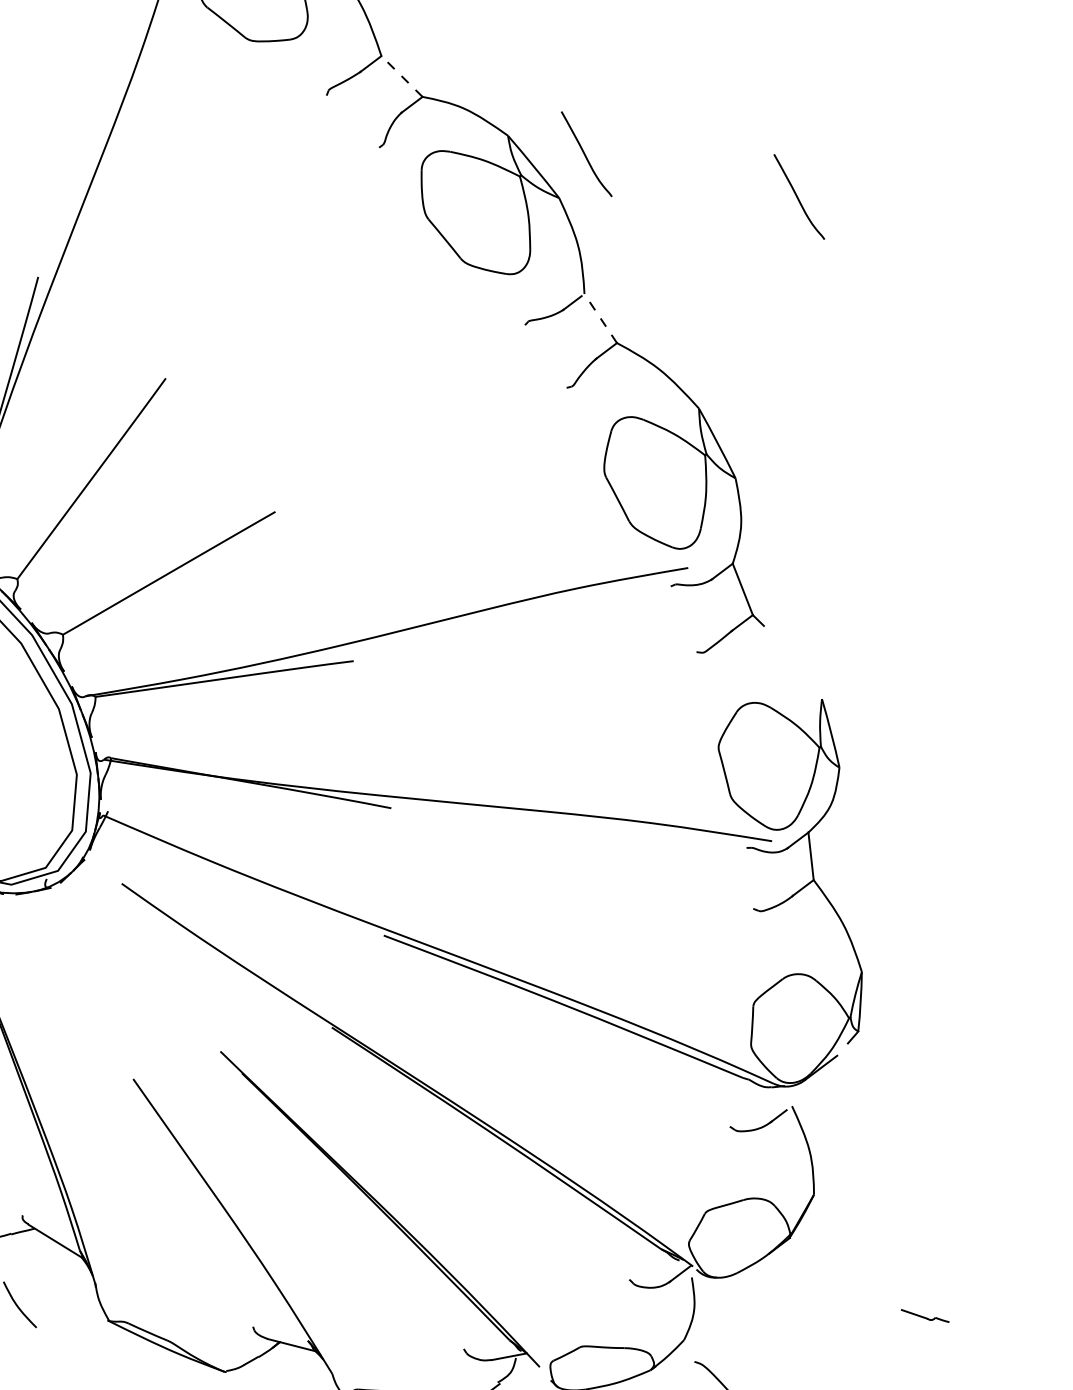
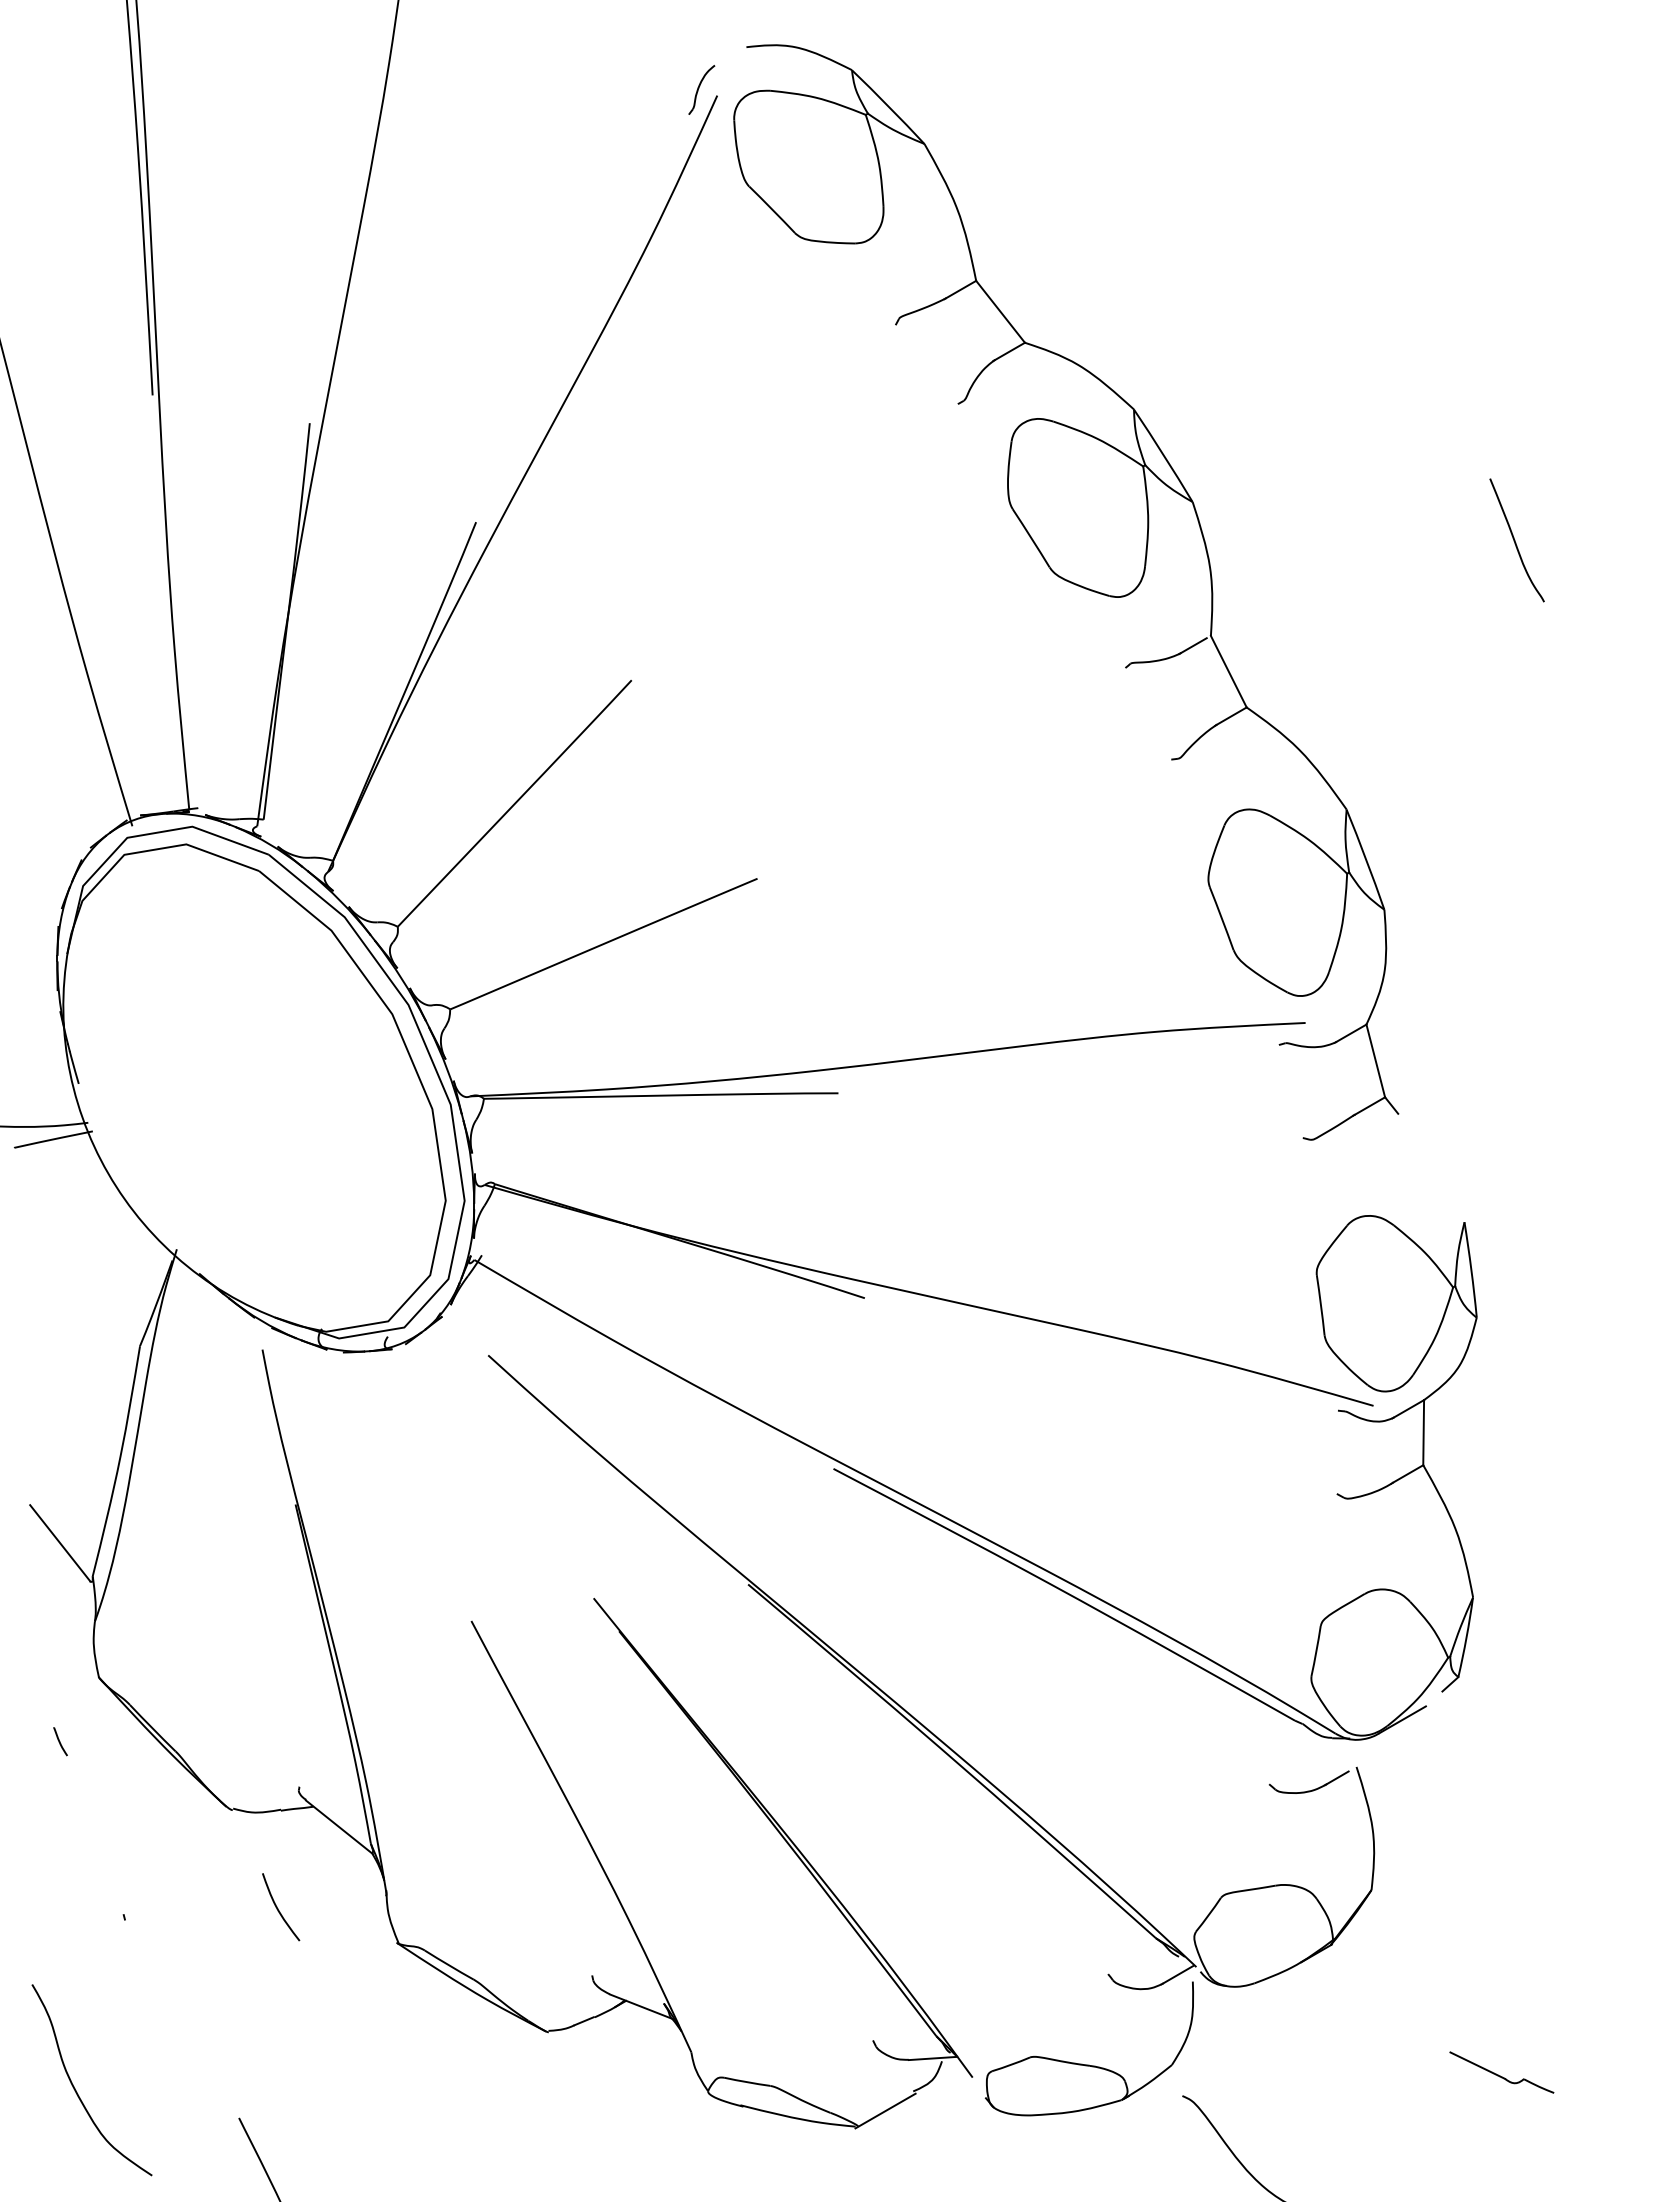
line: (401, 76) -> (1000, 311), dashed -> solid
curve: (585, 154) -> (1235, 447), removed
line: (600, 318) -> (1228, 671), dashed -> solid
part: (925, 1316) -> (1501, 2072), size x1.67

